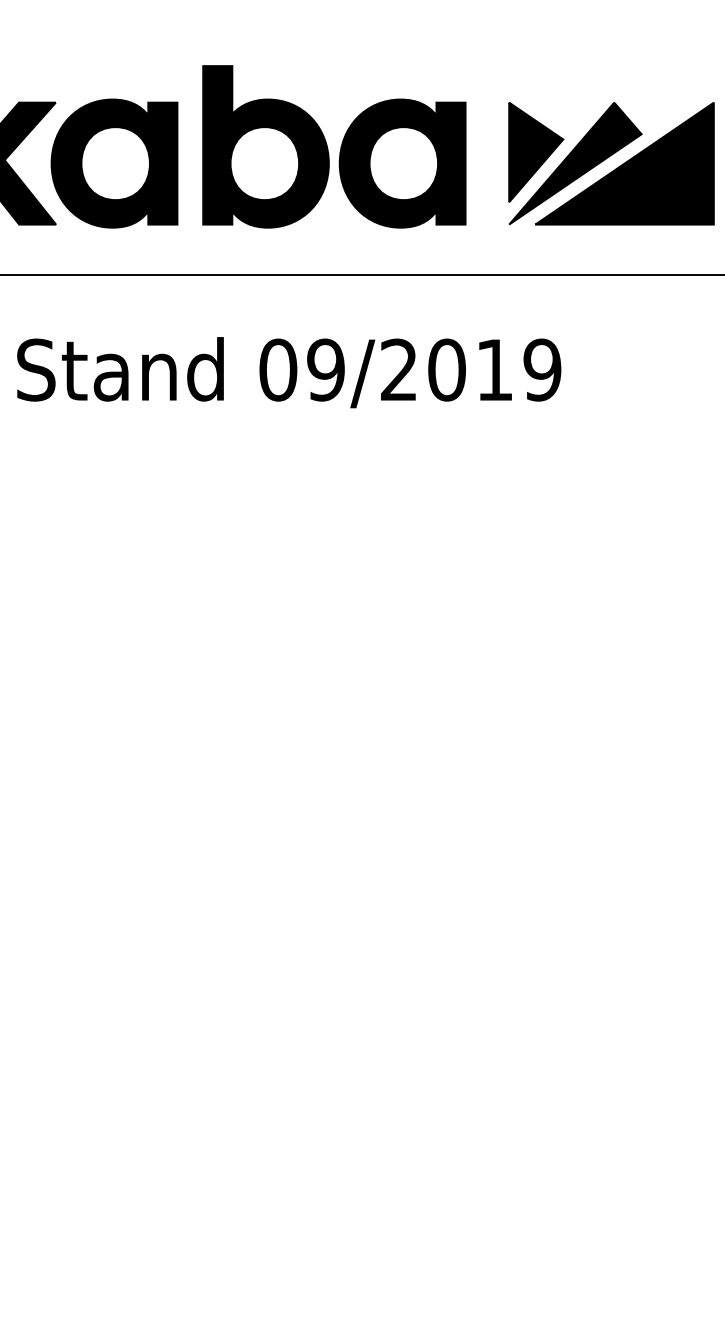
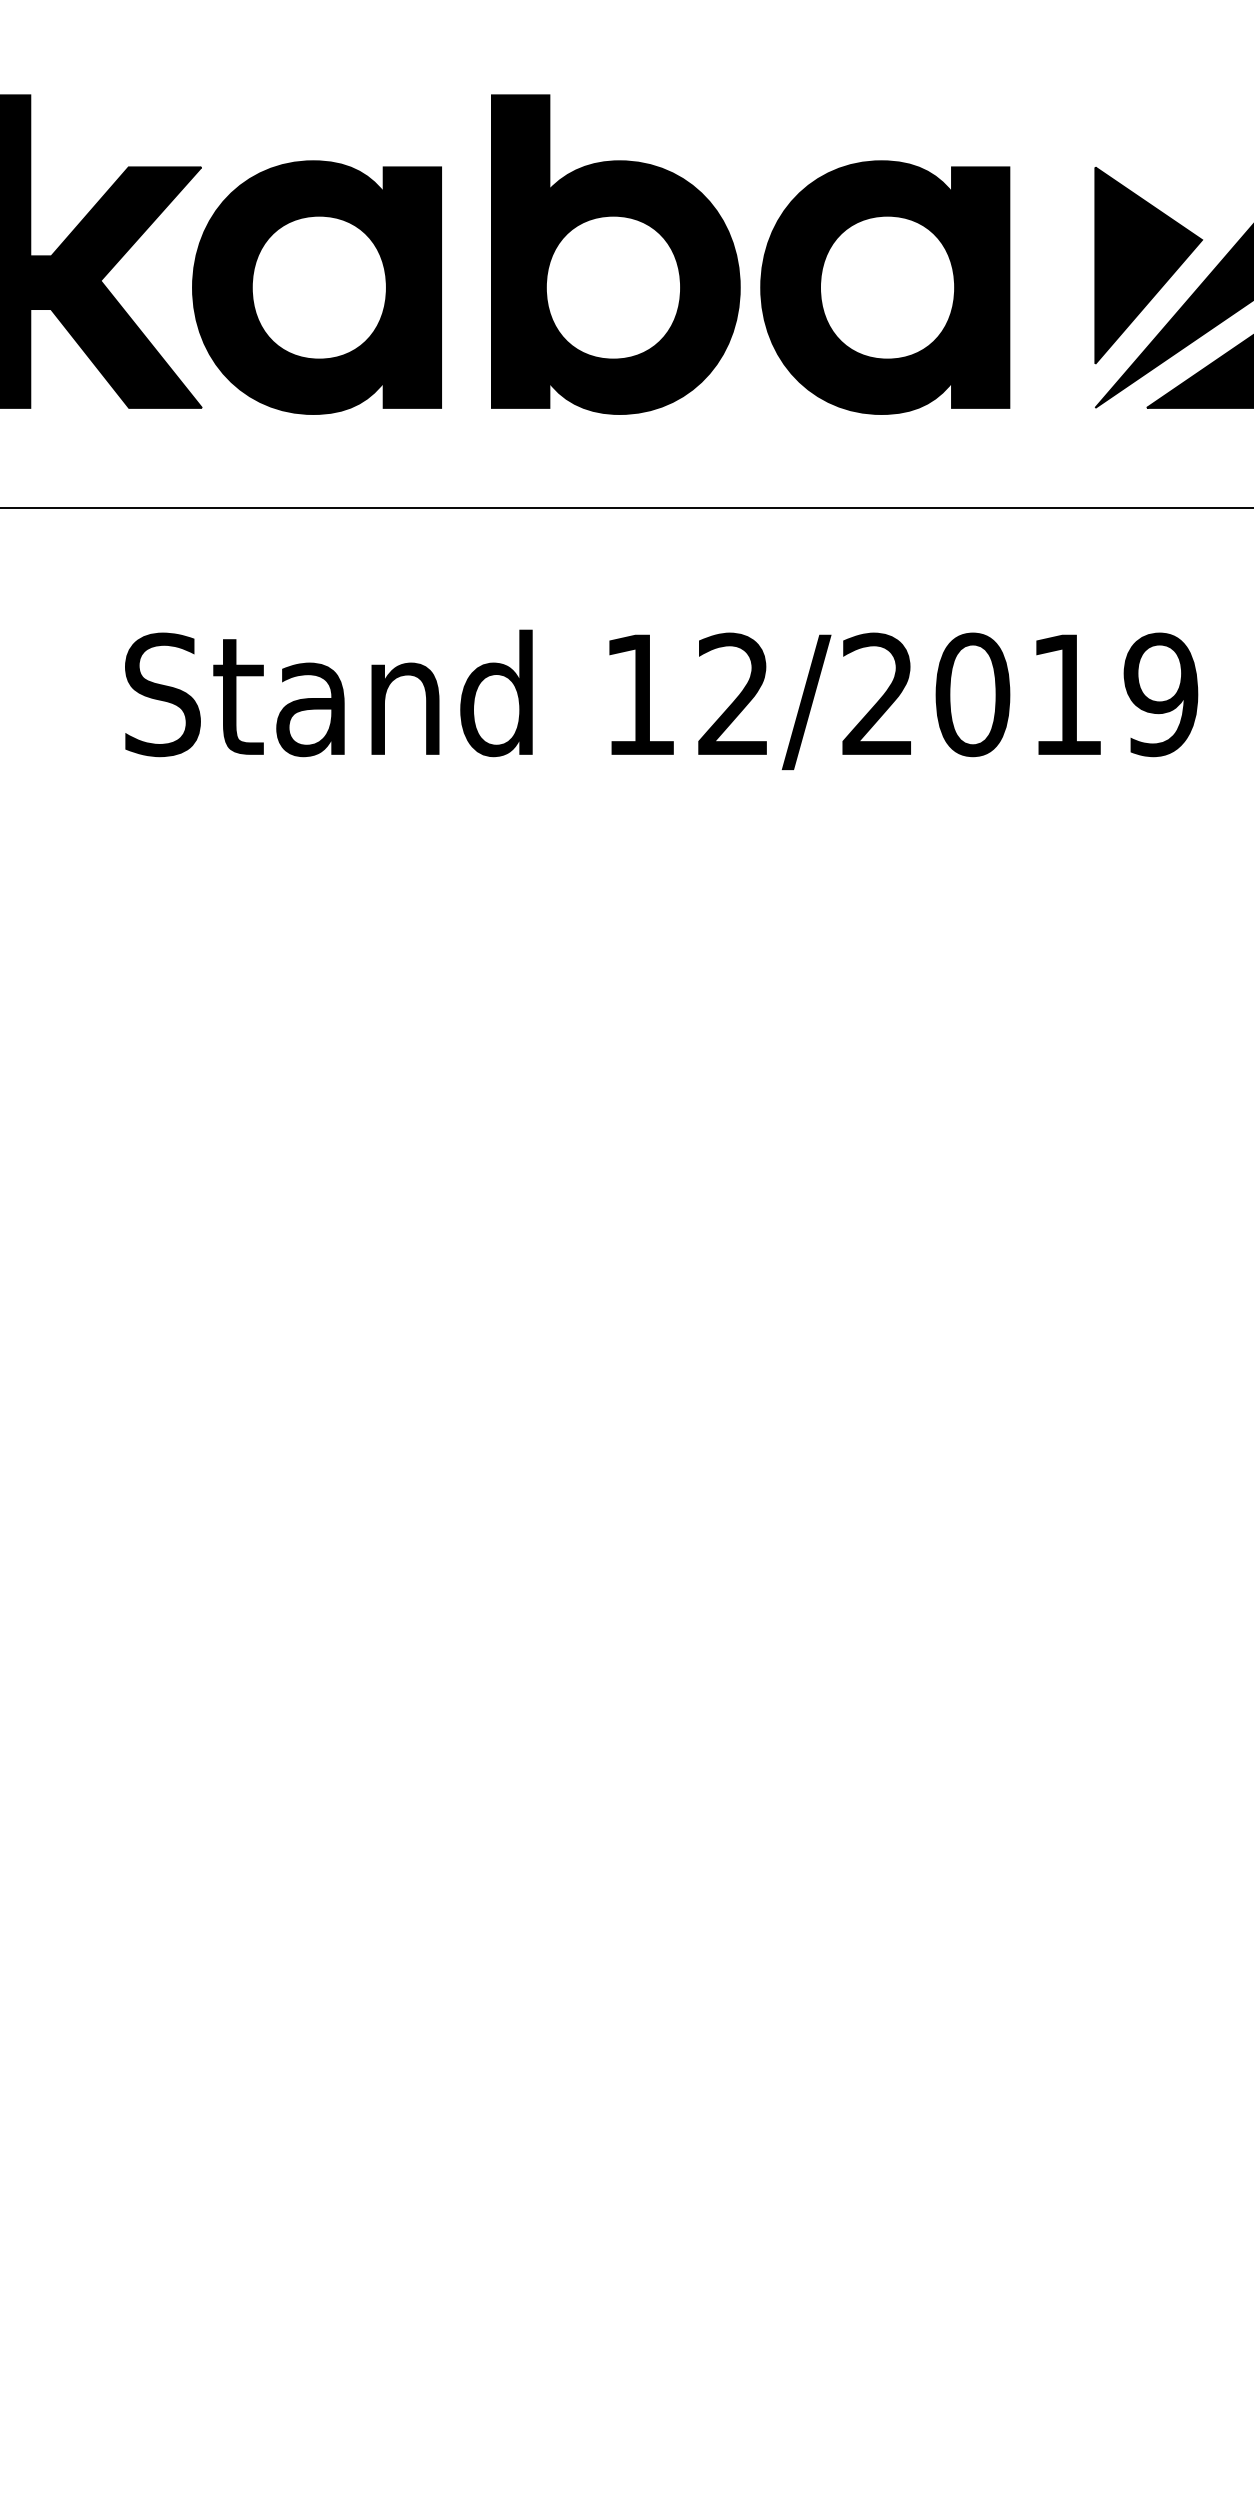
text: (301, 369) -> (685, 693), 09/2019 -> 12/2019

